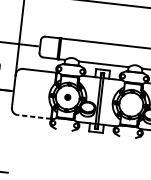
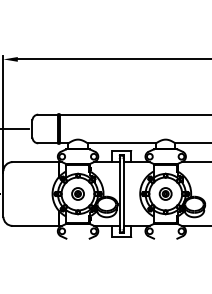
part: (67, 97) -> (77, 193), size x1.67
part: (131, 104) -> (165, 193), added
line: (34, 116) -> (35, 225), dashed -> solid

